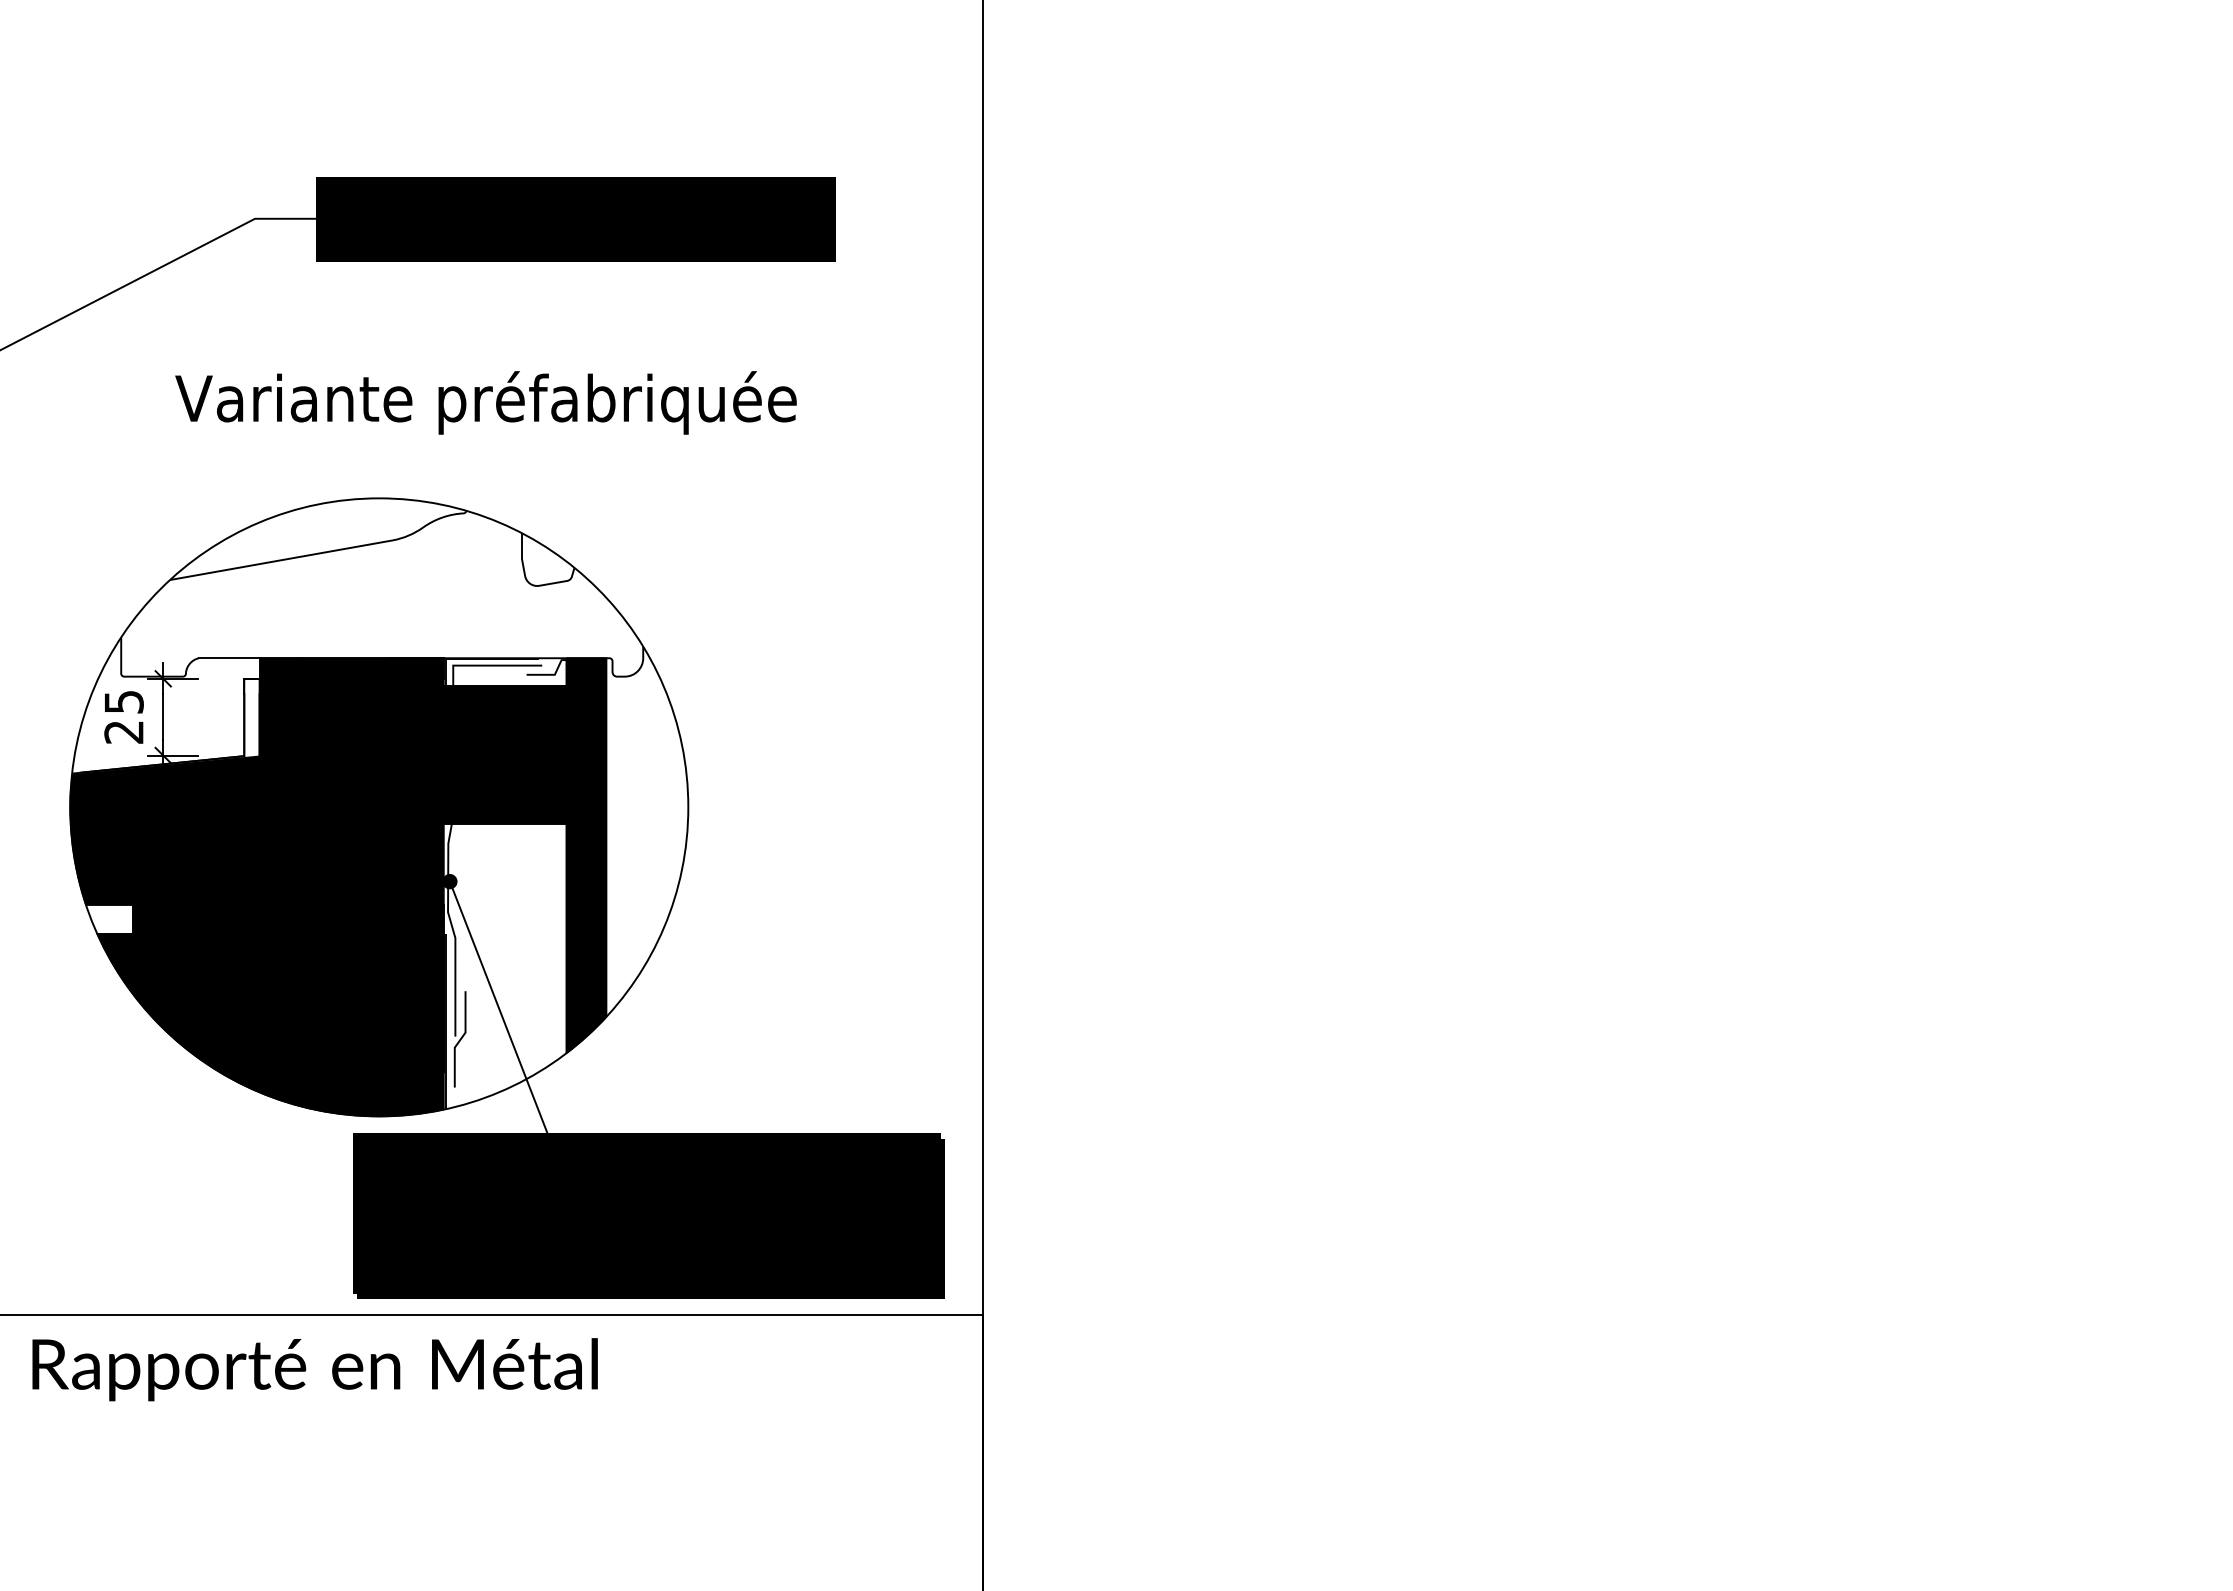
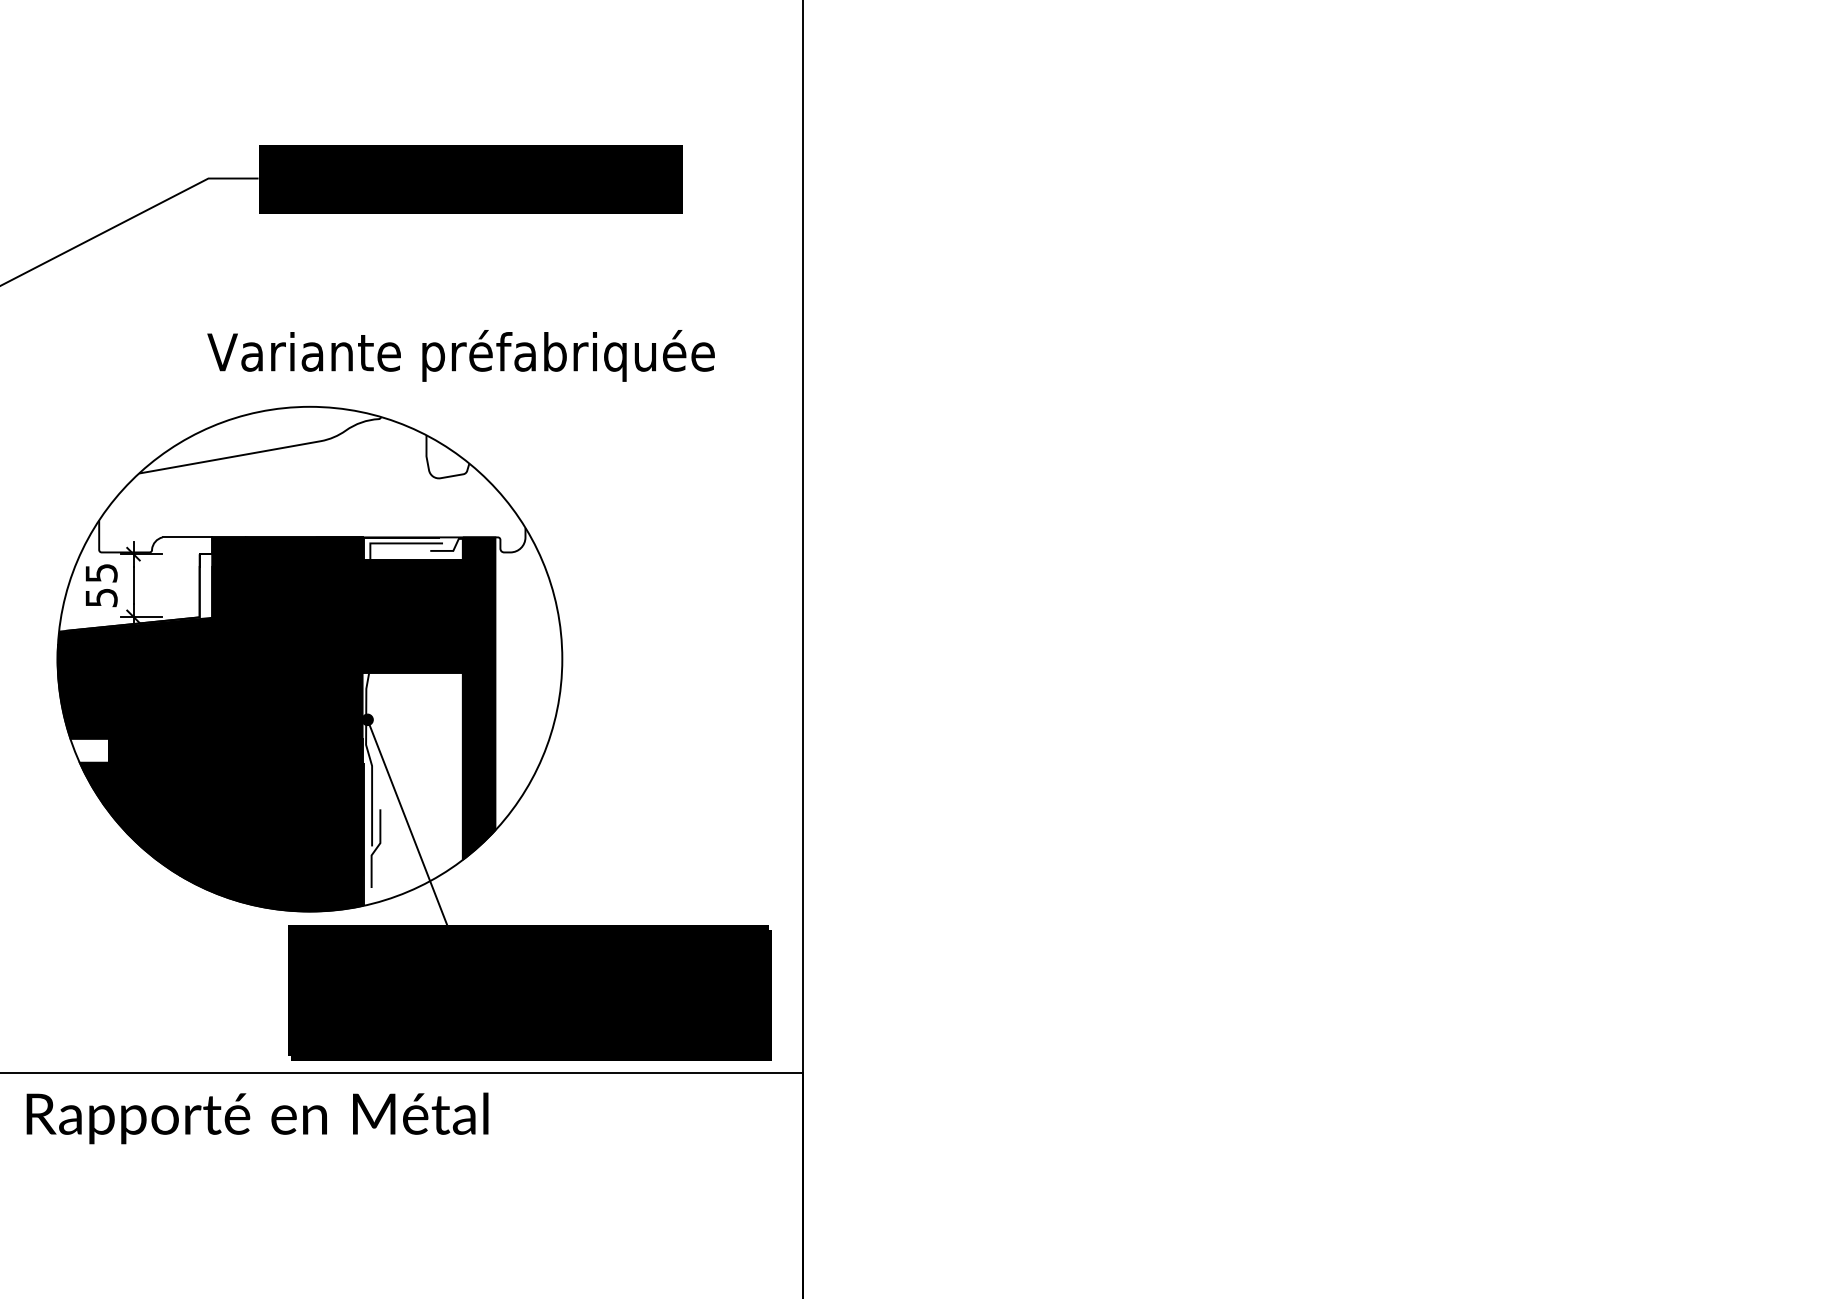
text: (485, 402) -> (460, 355), moved
text: (124, 733) -> (101, 598), 25 -> 55

